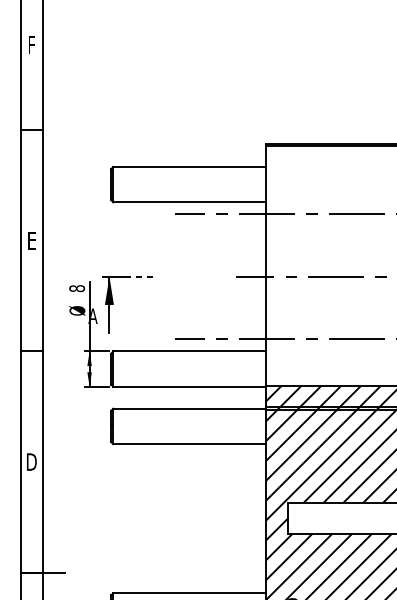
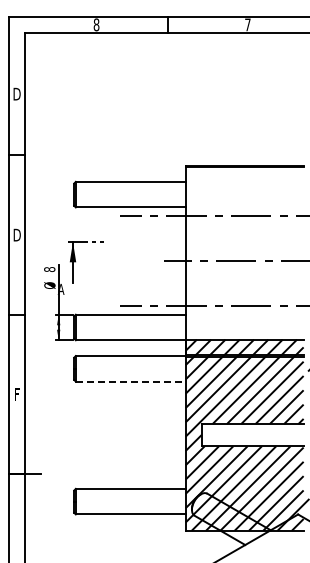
text: (31, 44) -> (16, 93), F -> D
text: (31, 239) -> (16, 234), E -> D
part: (112, 305) -> (75, 262), moved
line: (189, 444) -> (130, 381), solid -> dashed
text: (31, 462) -> (16, 394), D -> F

